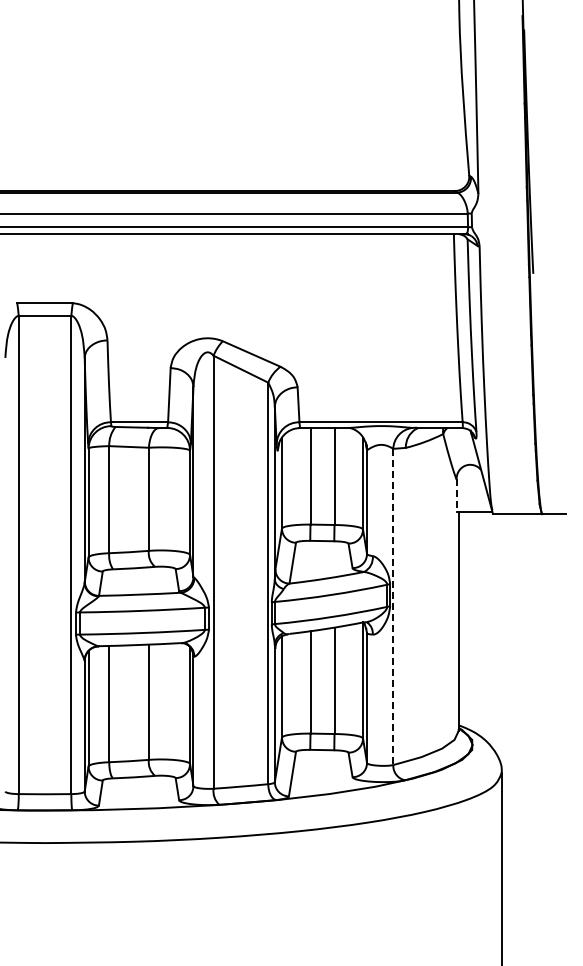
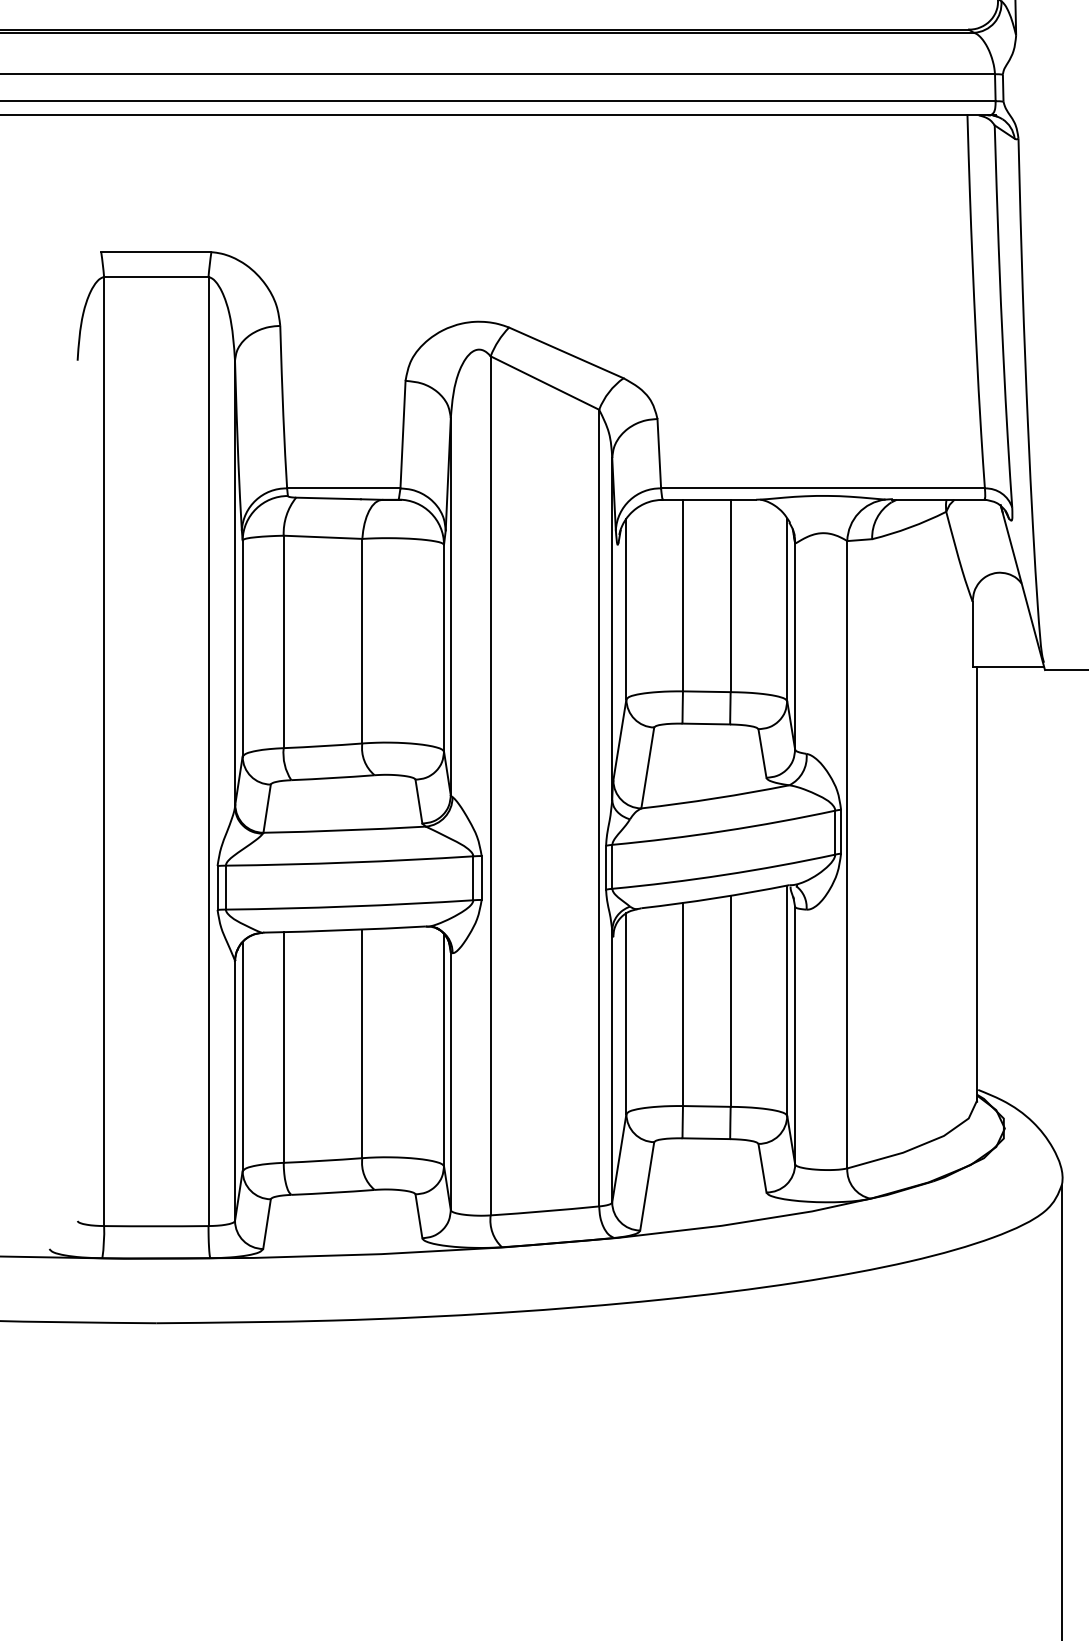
line: (456, 496) -> (972, 635), dashed -> solid
line: (393, 607) -> (847, 855), dashed -> solid

